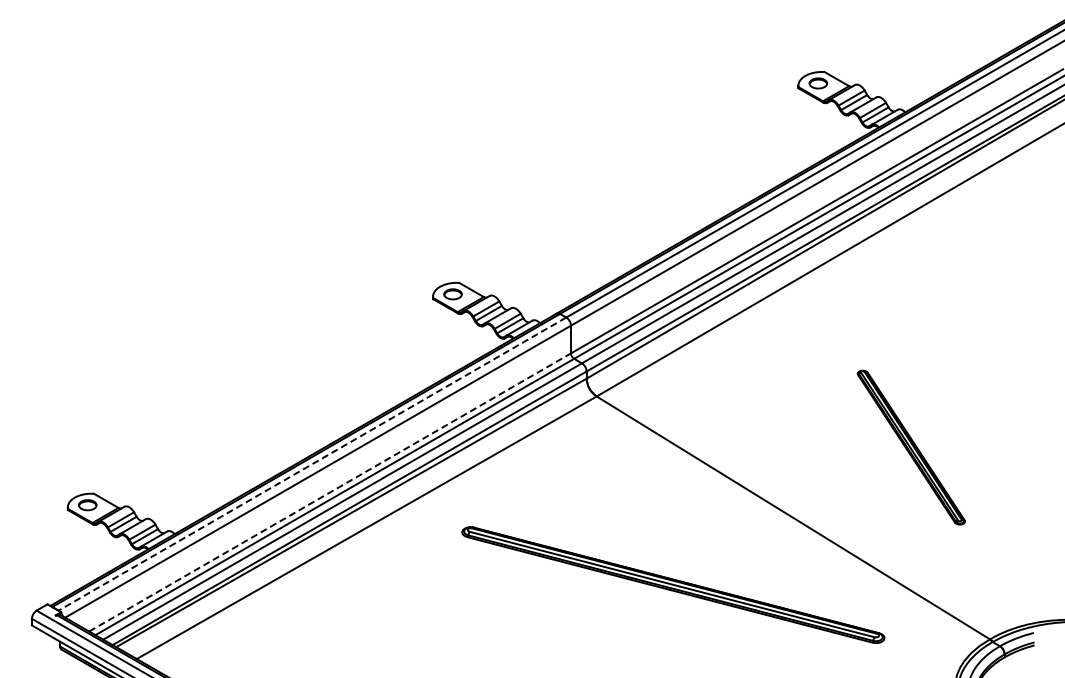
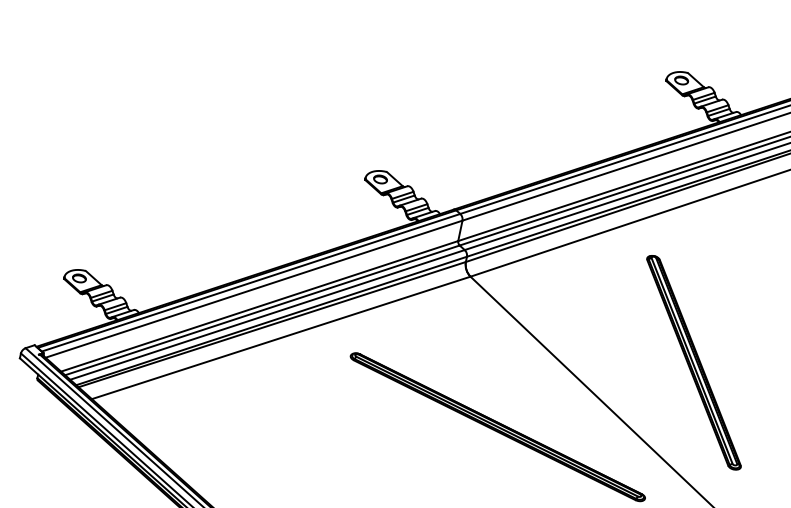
part: (911, 447) -> (694, 362), size x1.67
line: (312, 464) -> (251, 283), dashed -> solid
line: (330, 492) -> (259, 306), dashed -> solid

